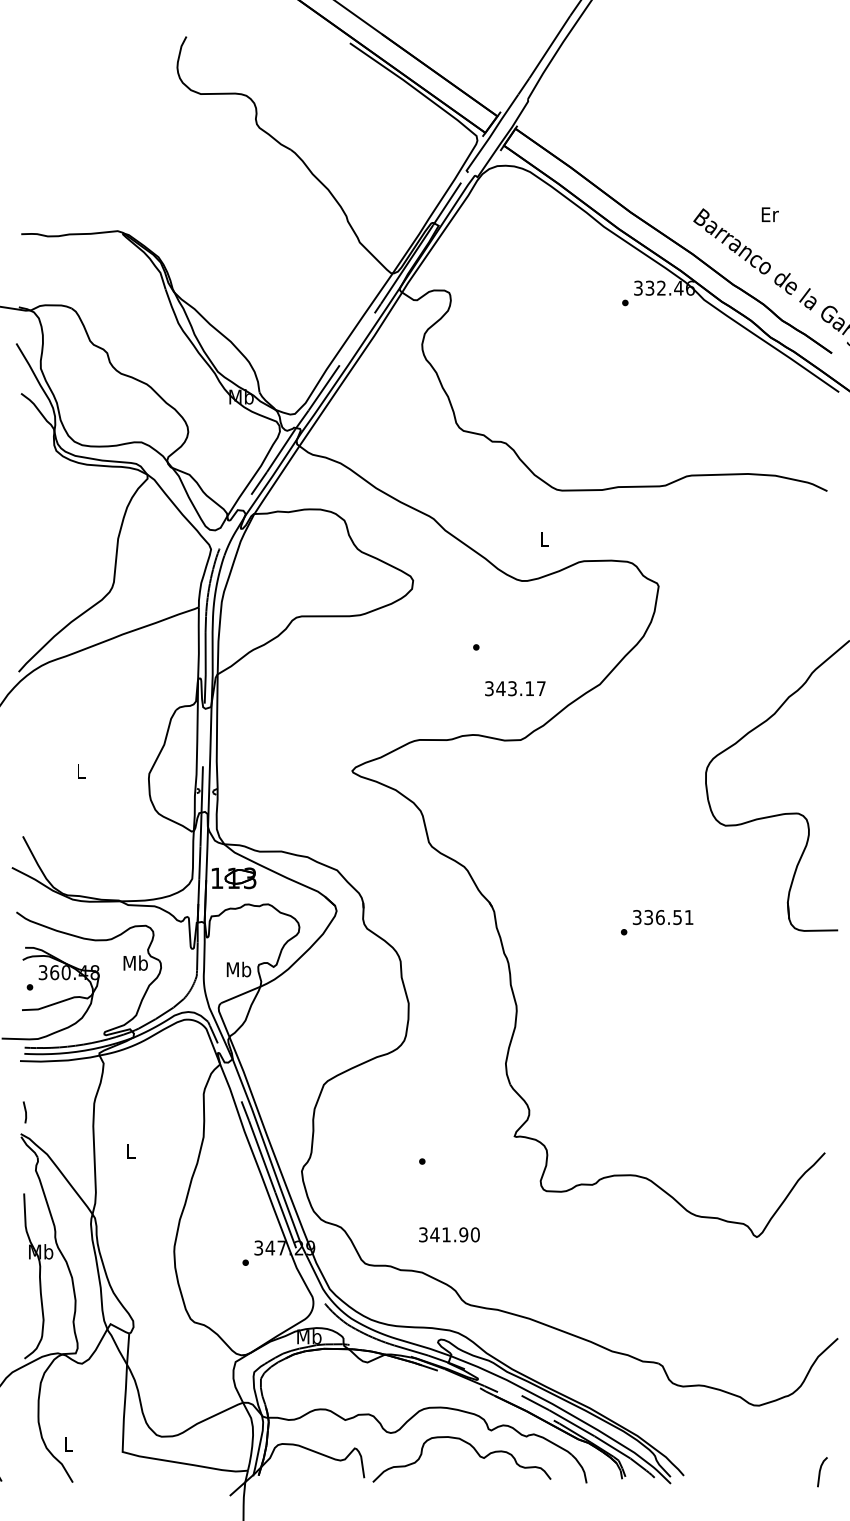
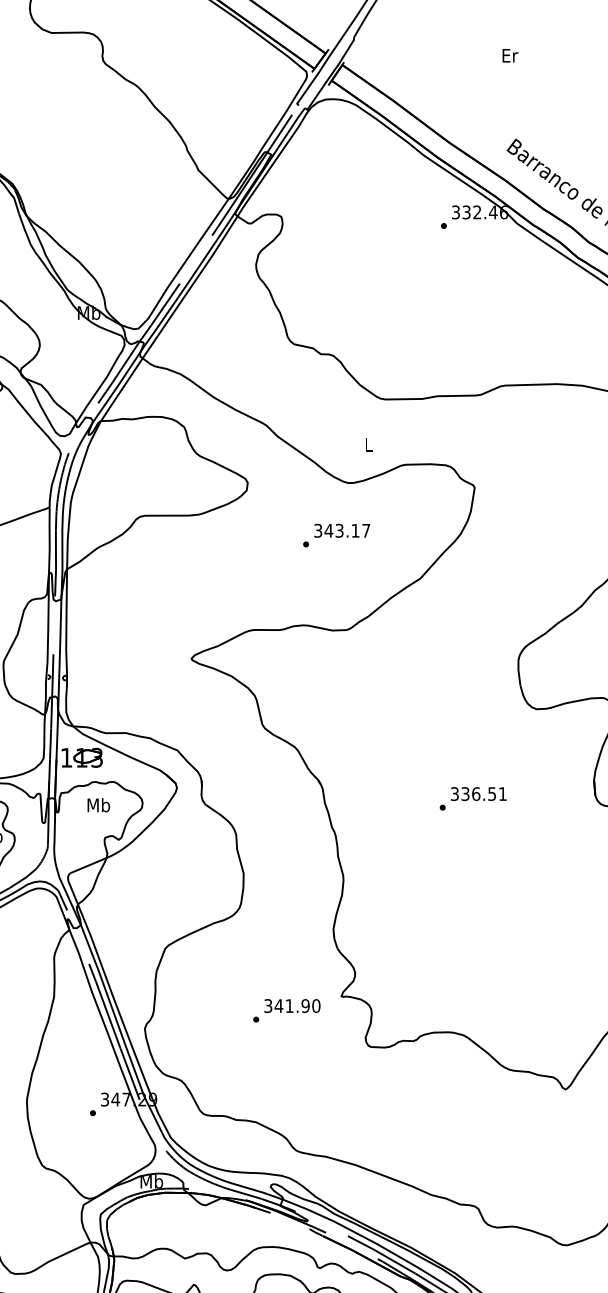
text: (769, 214) -> (509, 55), moved
text: (515, 688) -> (342, 530), moved
text: (238, 969) -> (98, 805), moved
text: (449, 1234) -> (292, 1005), moved

